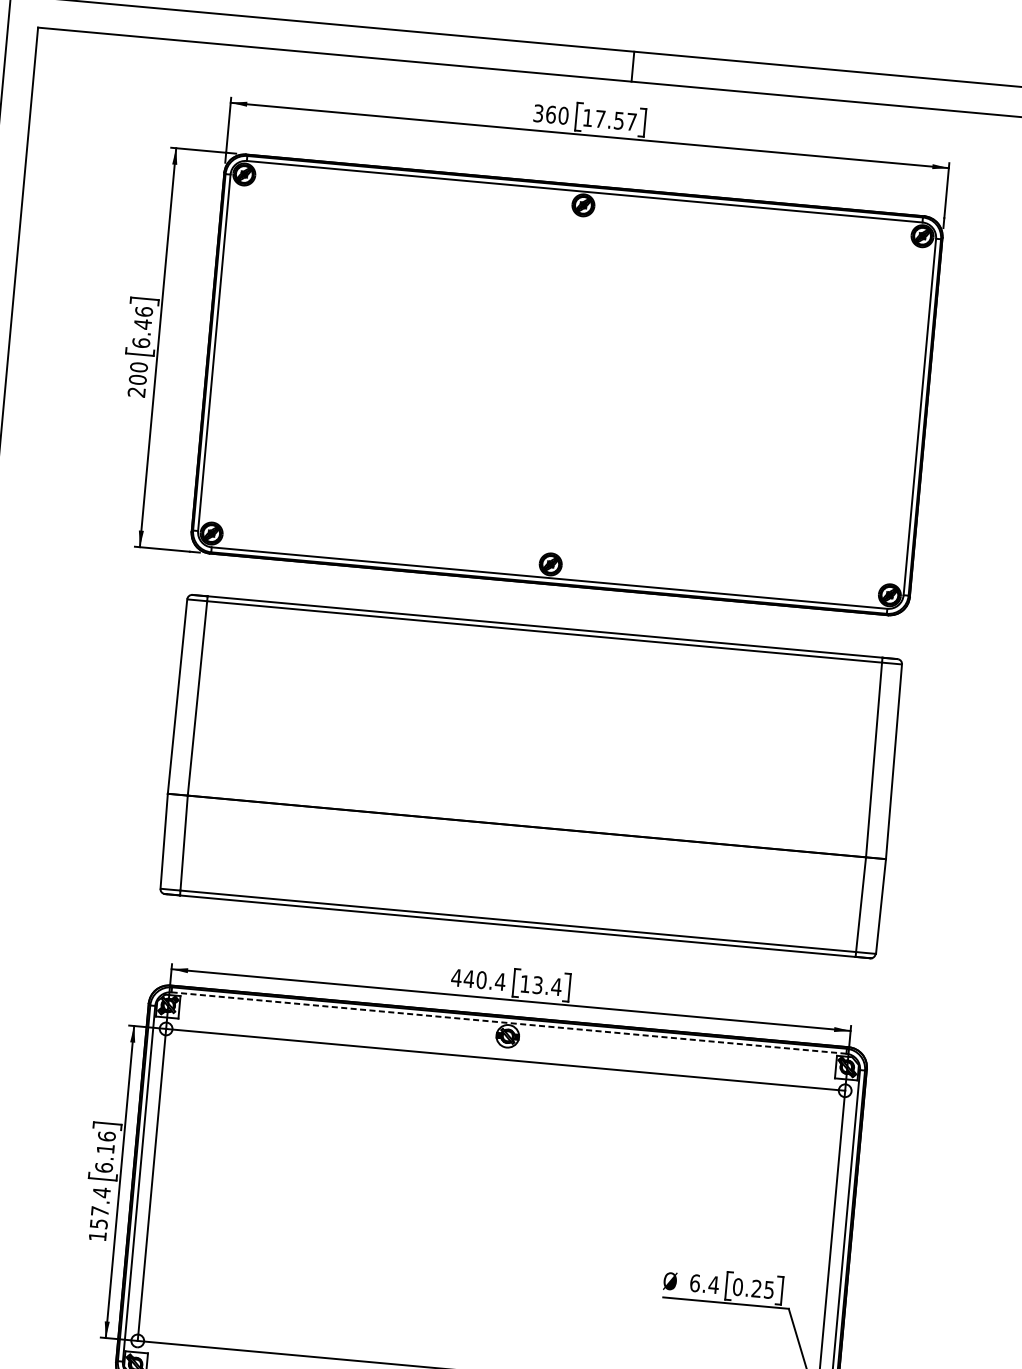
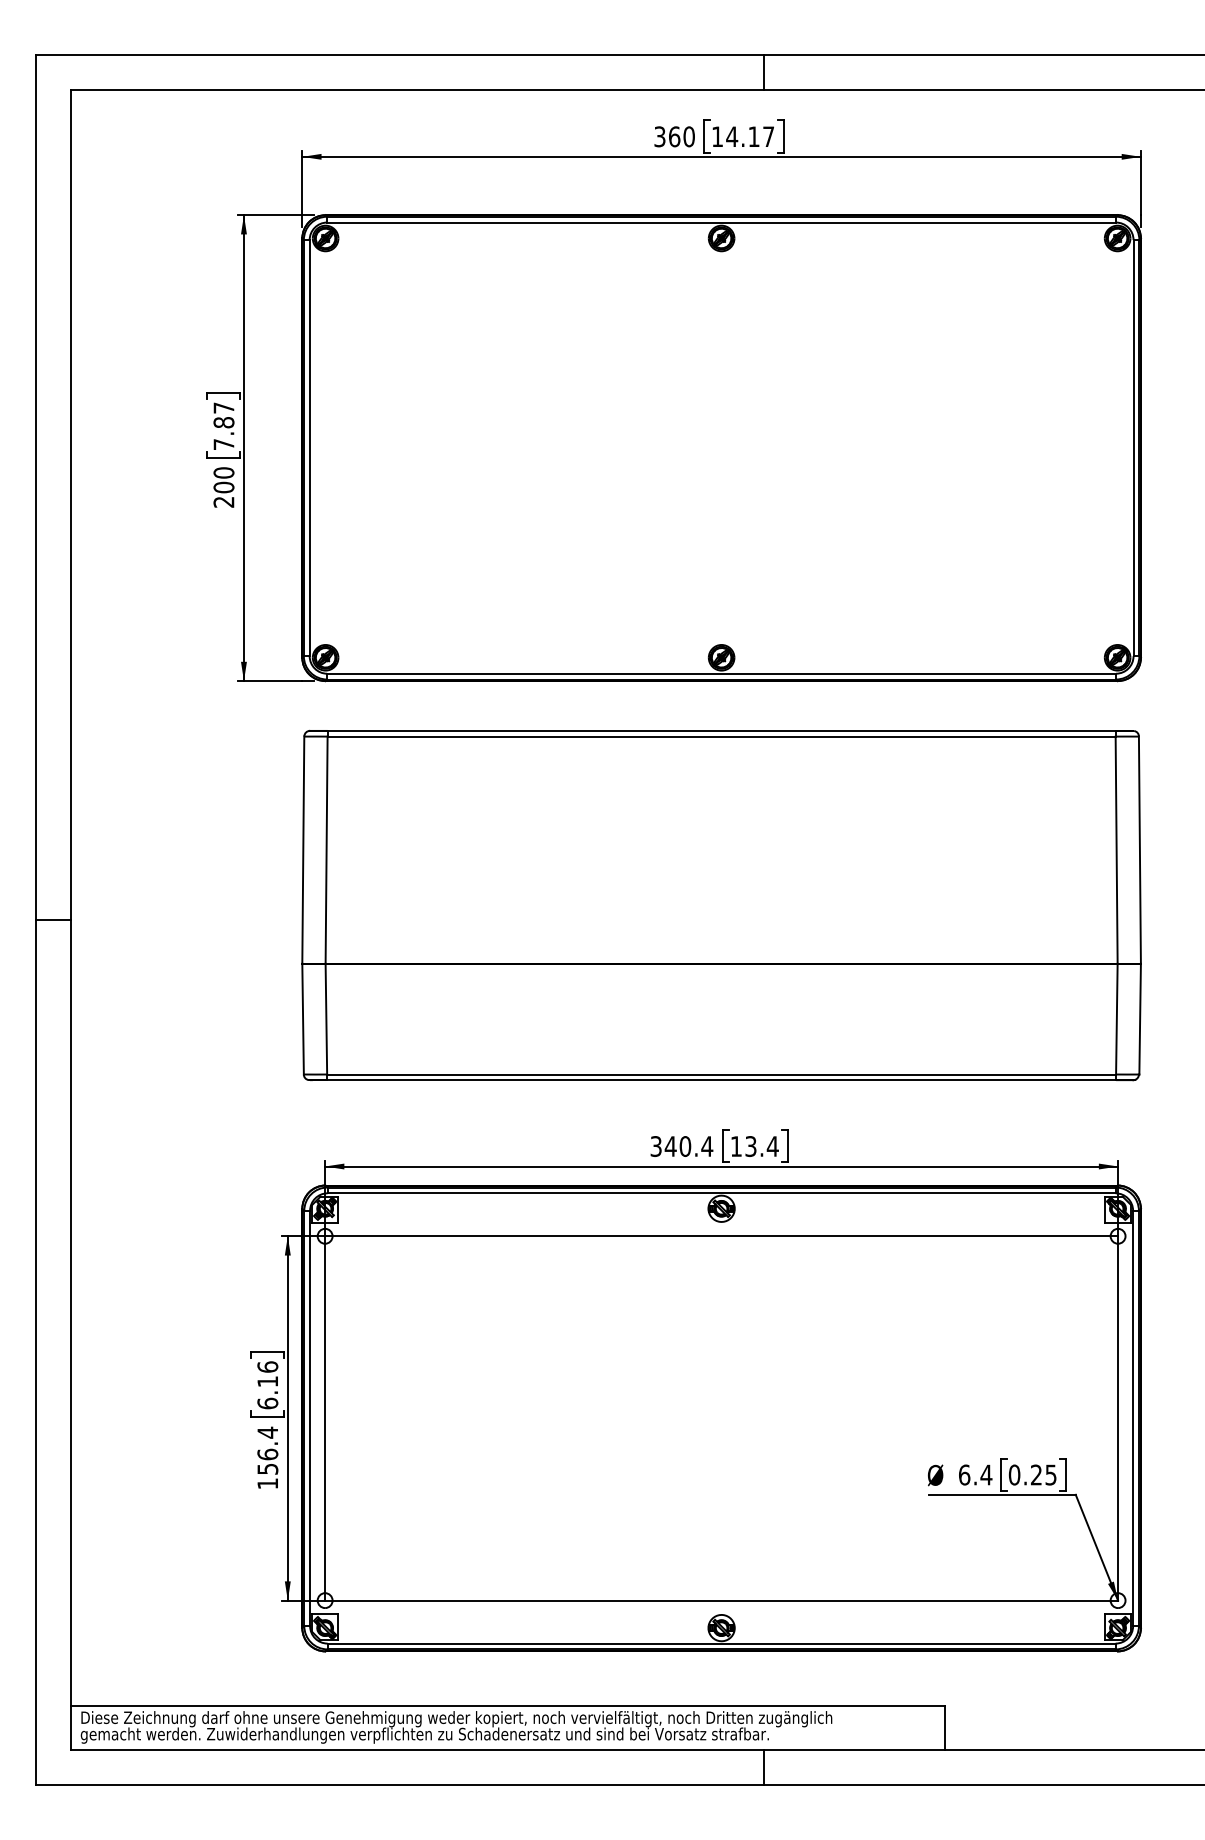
text: (609, 119) -> (742, 136), 17.57 -> 14.17
text: (142, 327) -> (223, 426), 6.46 -> 7.87
text: (456, 977) -> (656, 1146), 440.4 -> 340.4
line: (508, 1023) -> (721, 1193), dashed -> solid
text: (99, 1211) -> (267, 1454), 157.4 -> 156.4

